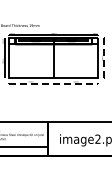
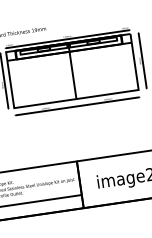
line: (104, 58) -> (142, 61), dashed -> solid
line: (53, 83) -> (77, 106), dashed -> solid

